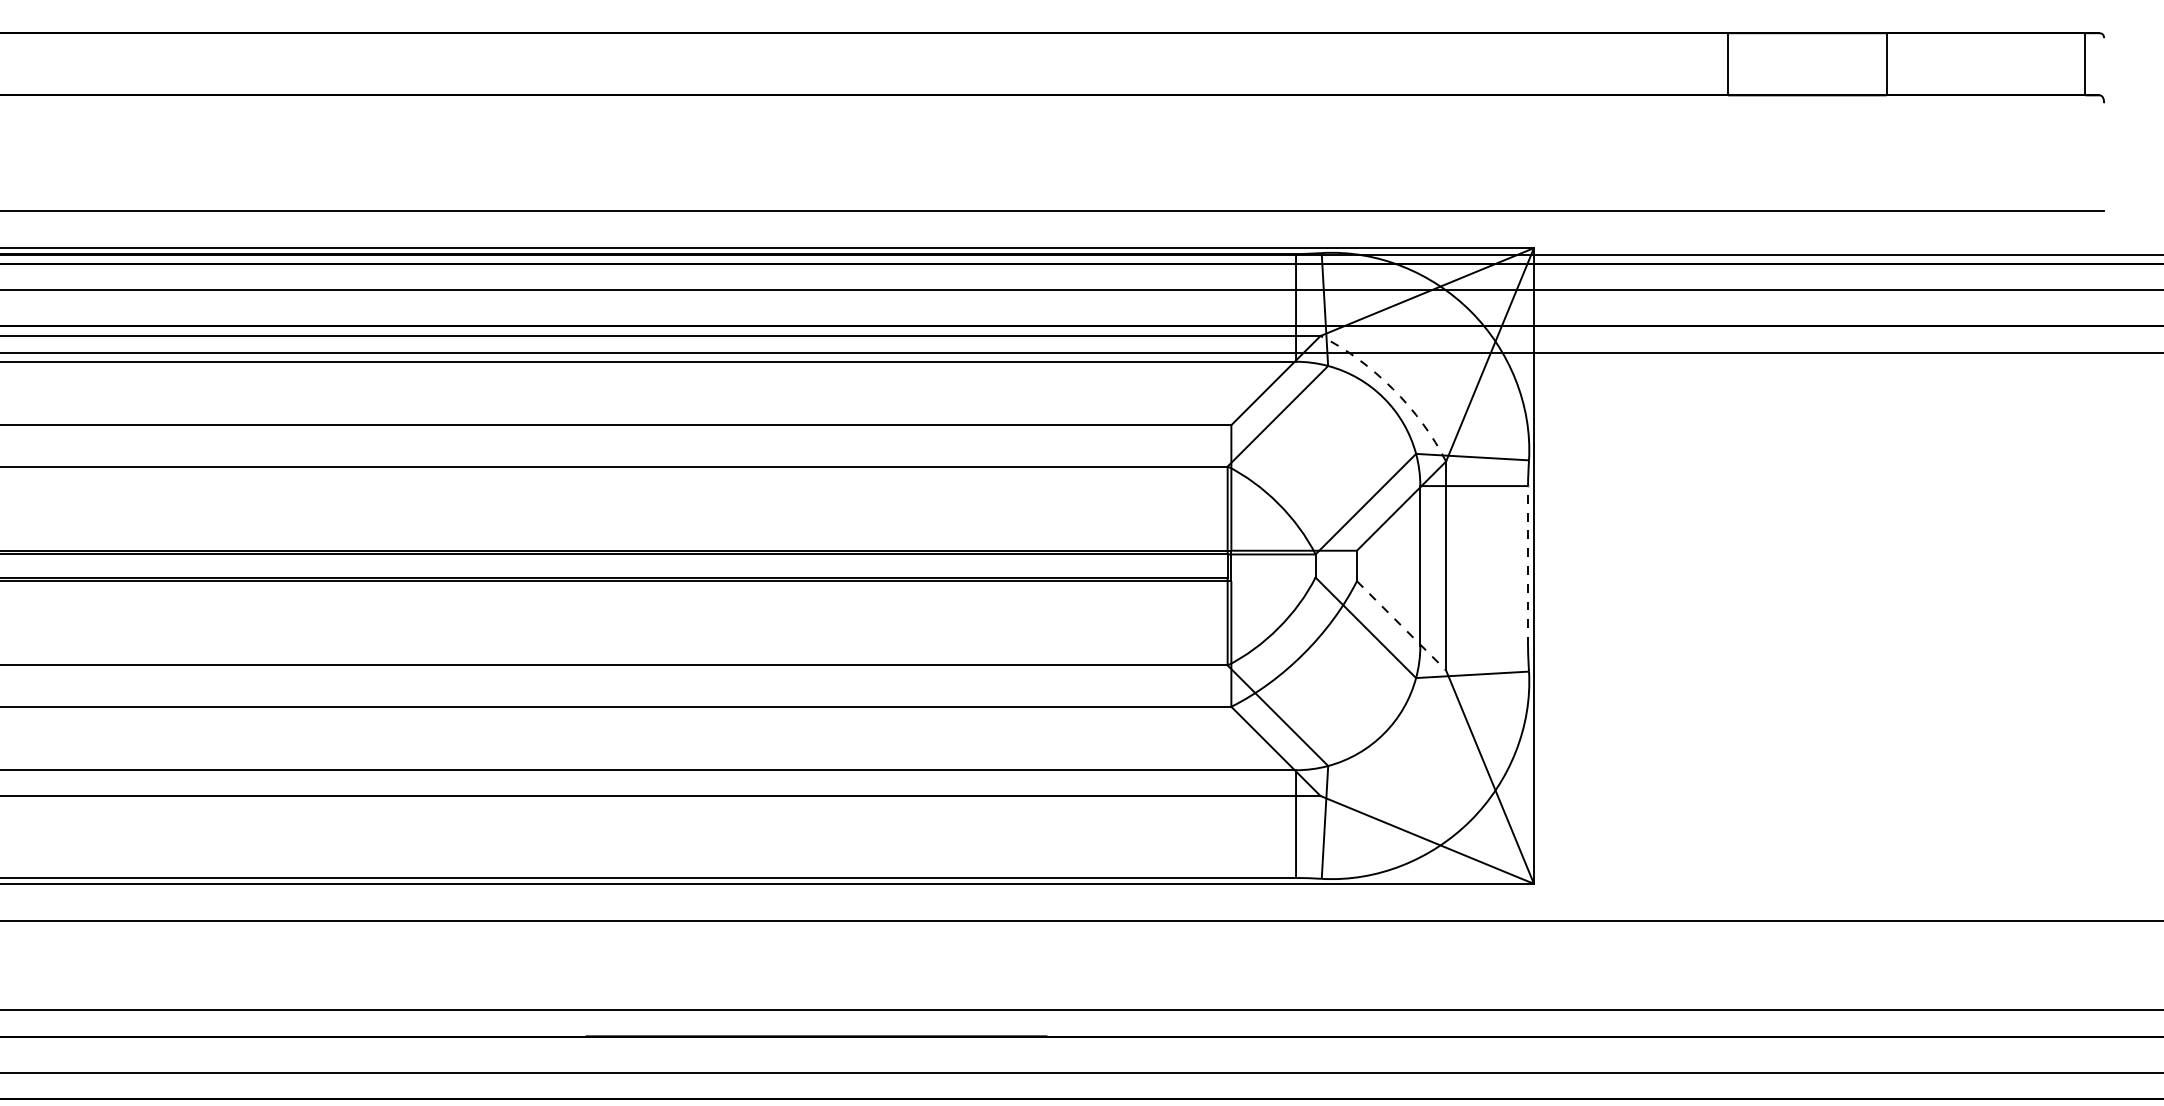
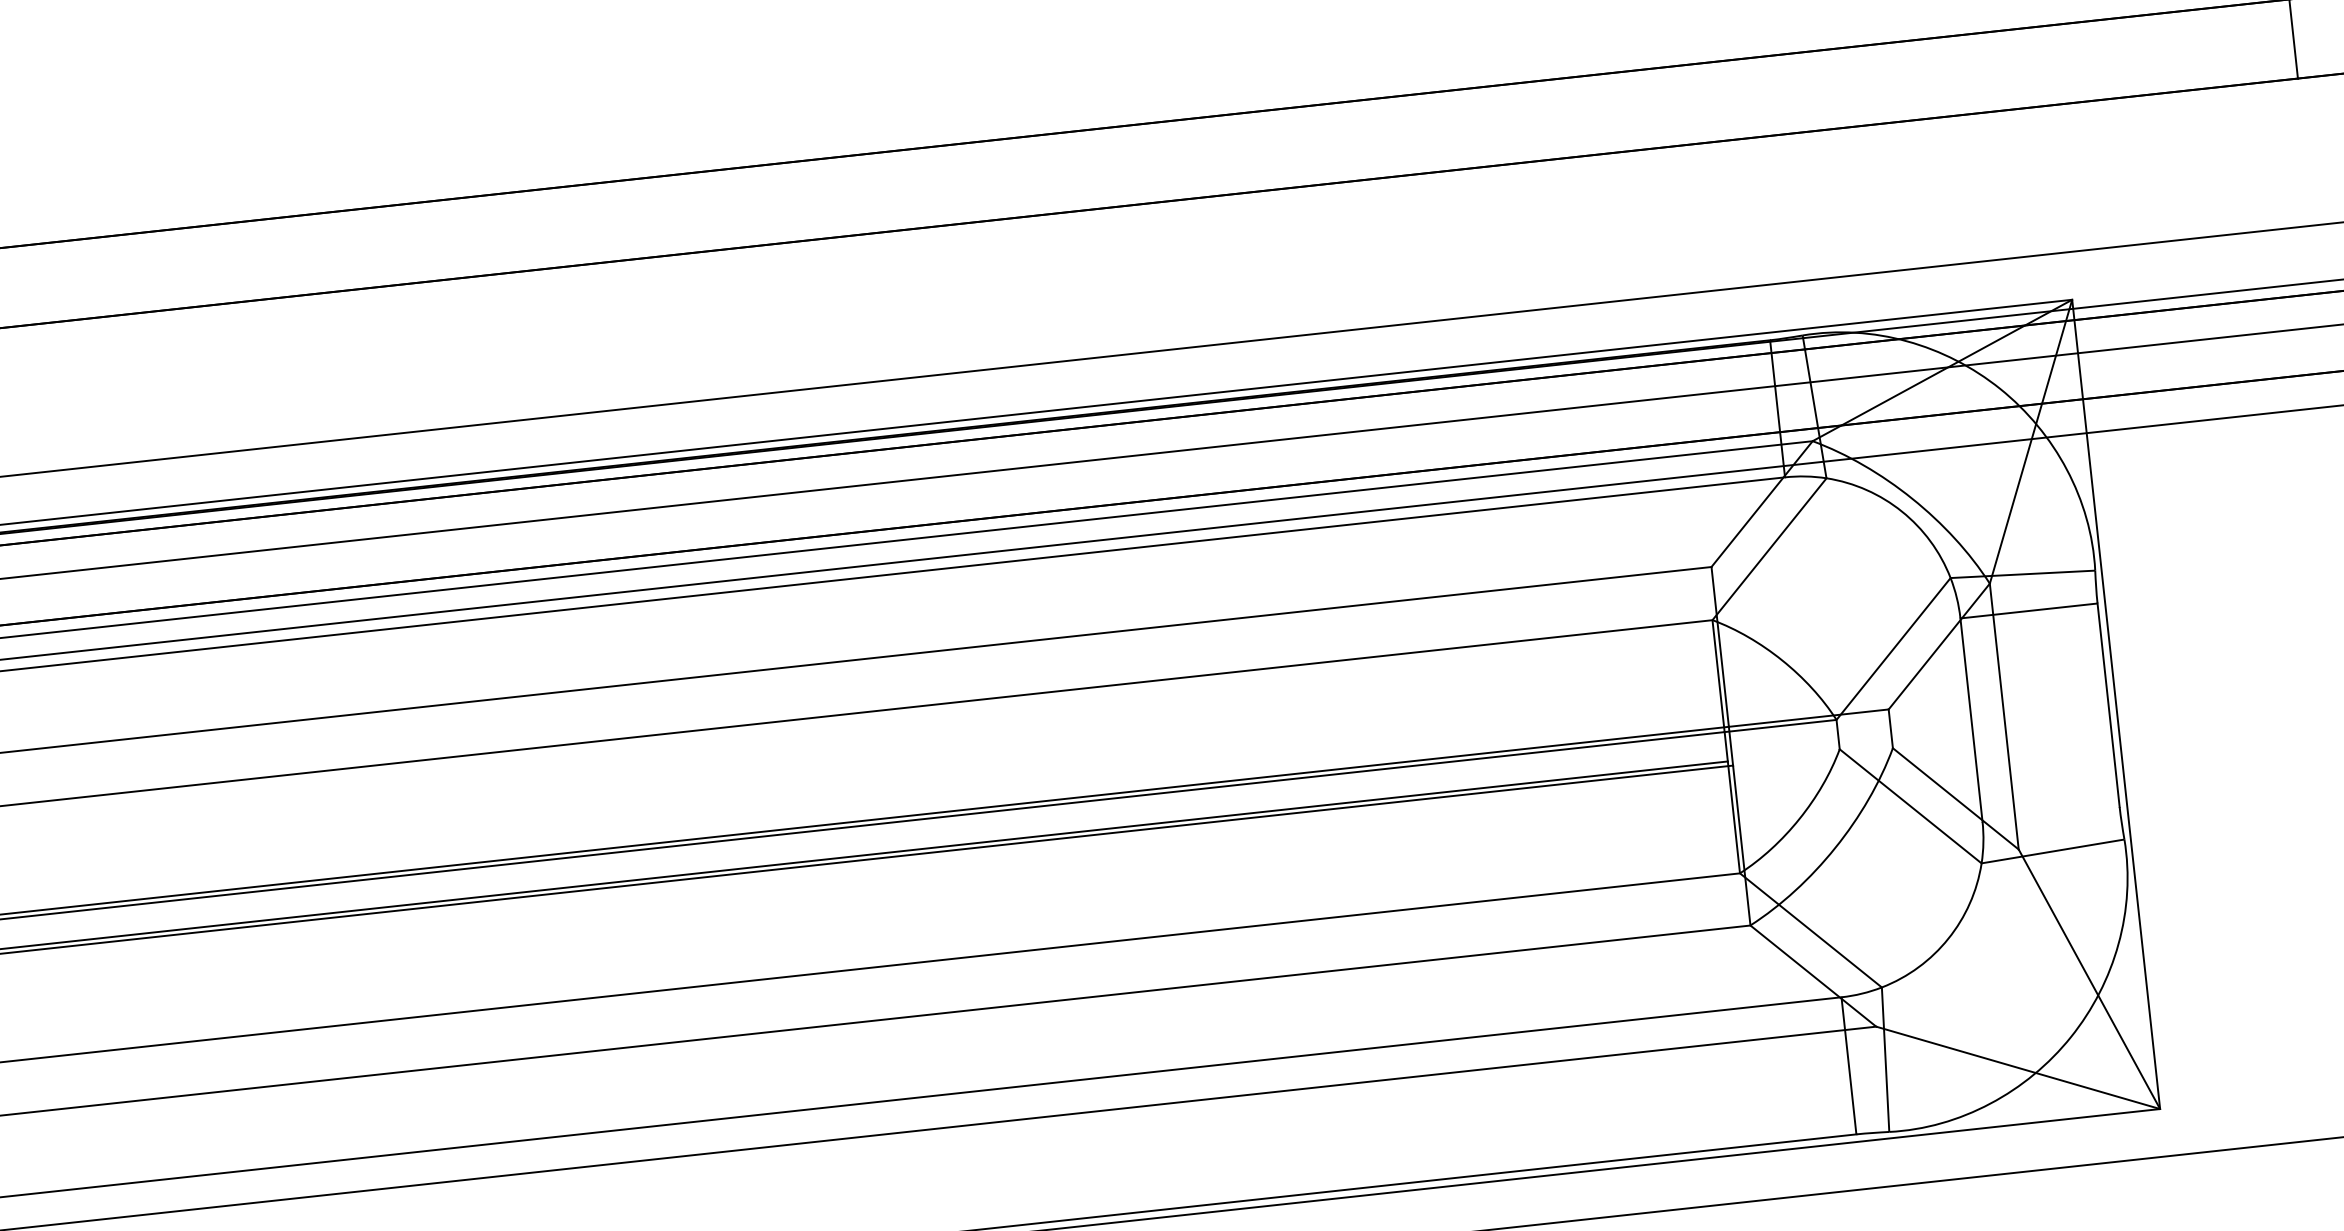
arc: (1393, 389) -> (1912, 499), dashed -> solid
line: (1528, 566) -> (2109, 705), dashed -> solid
line: (1401, 626) -> (1955, 799), dashed -> solid

